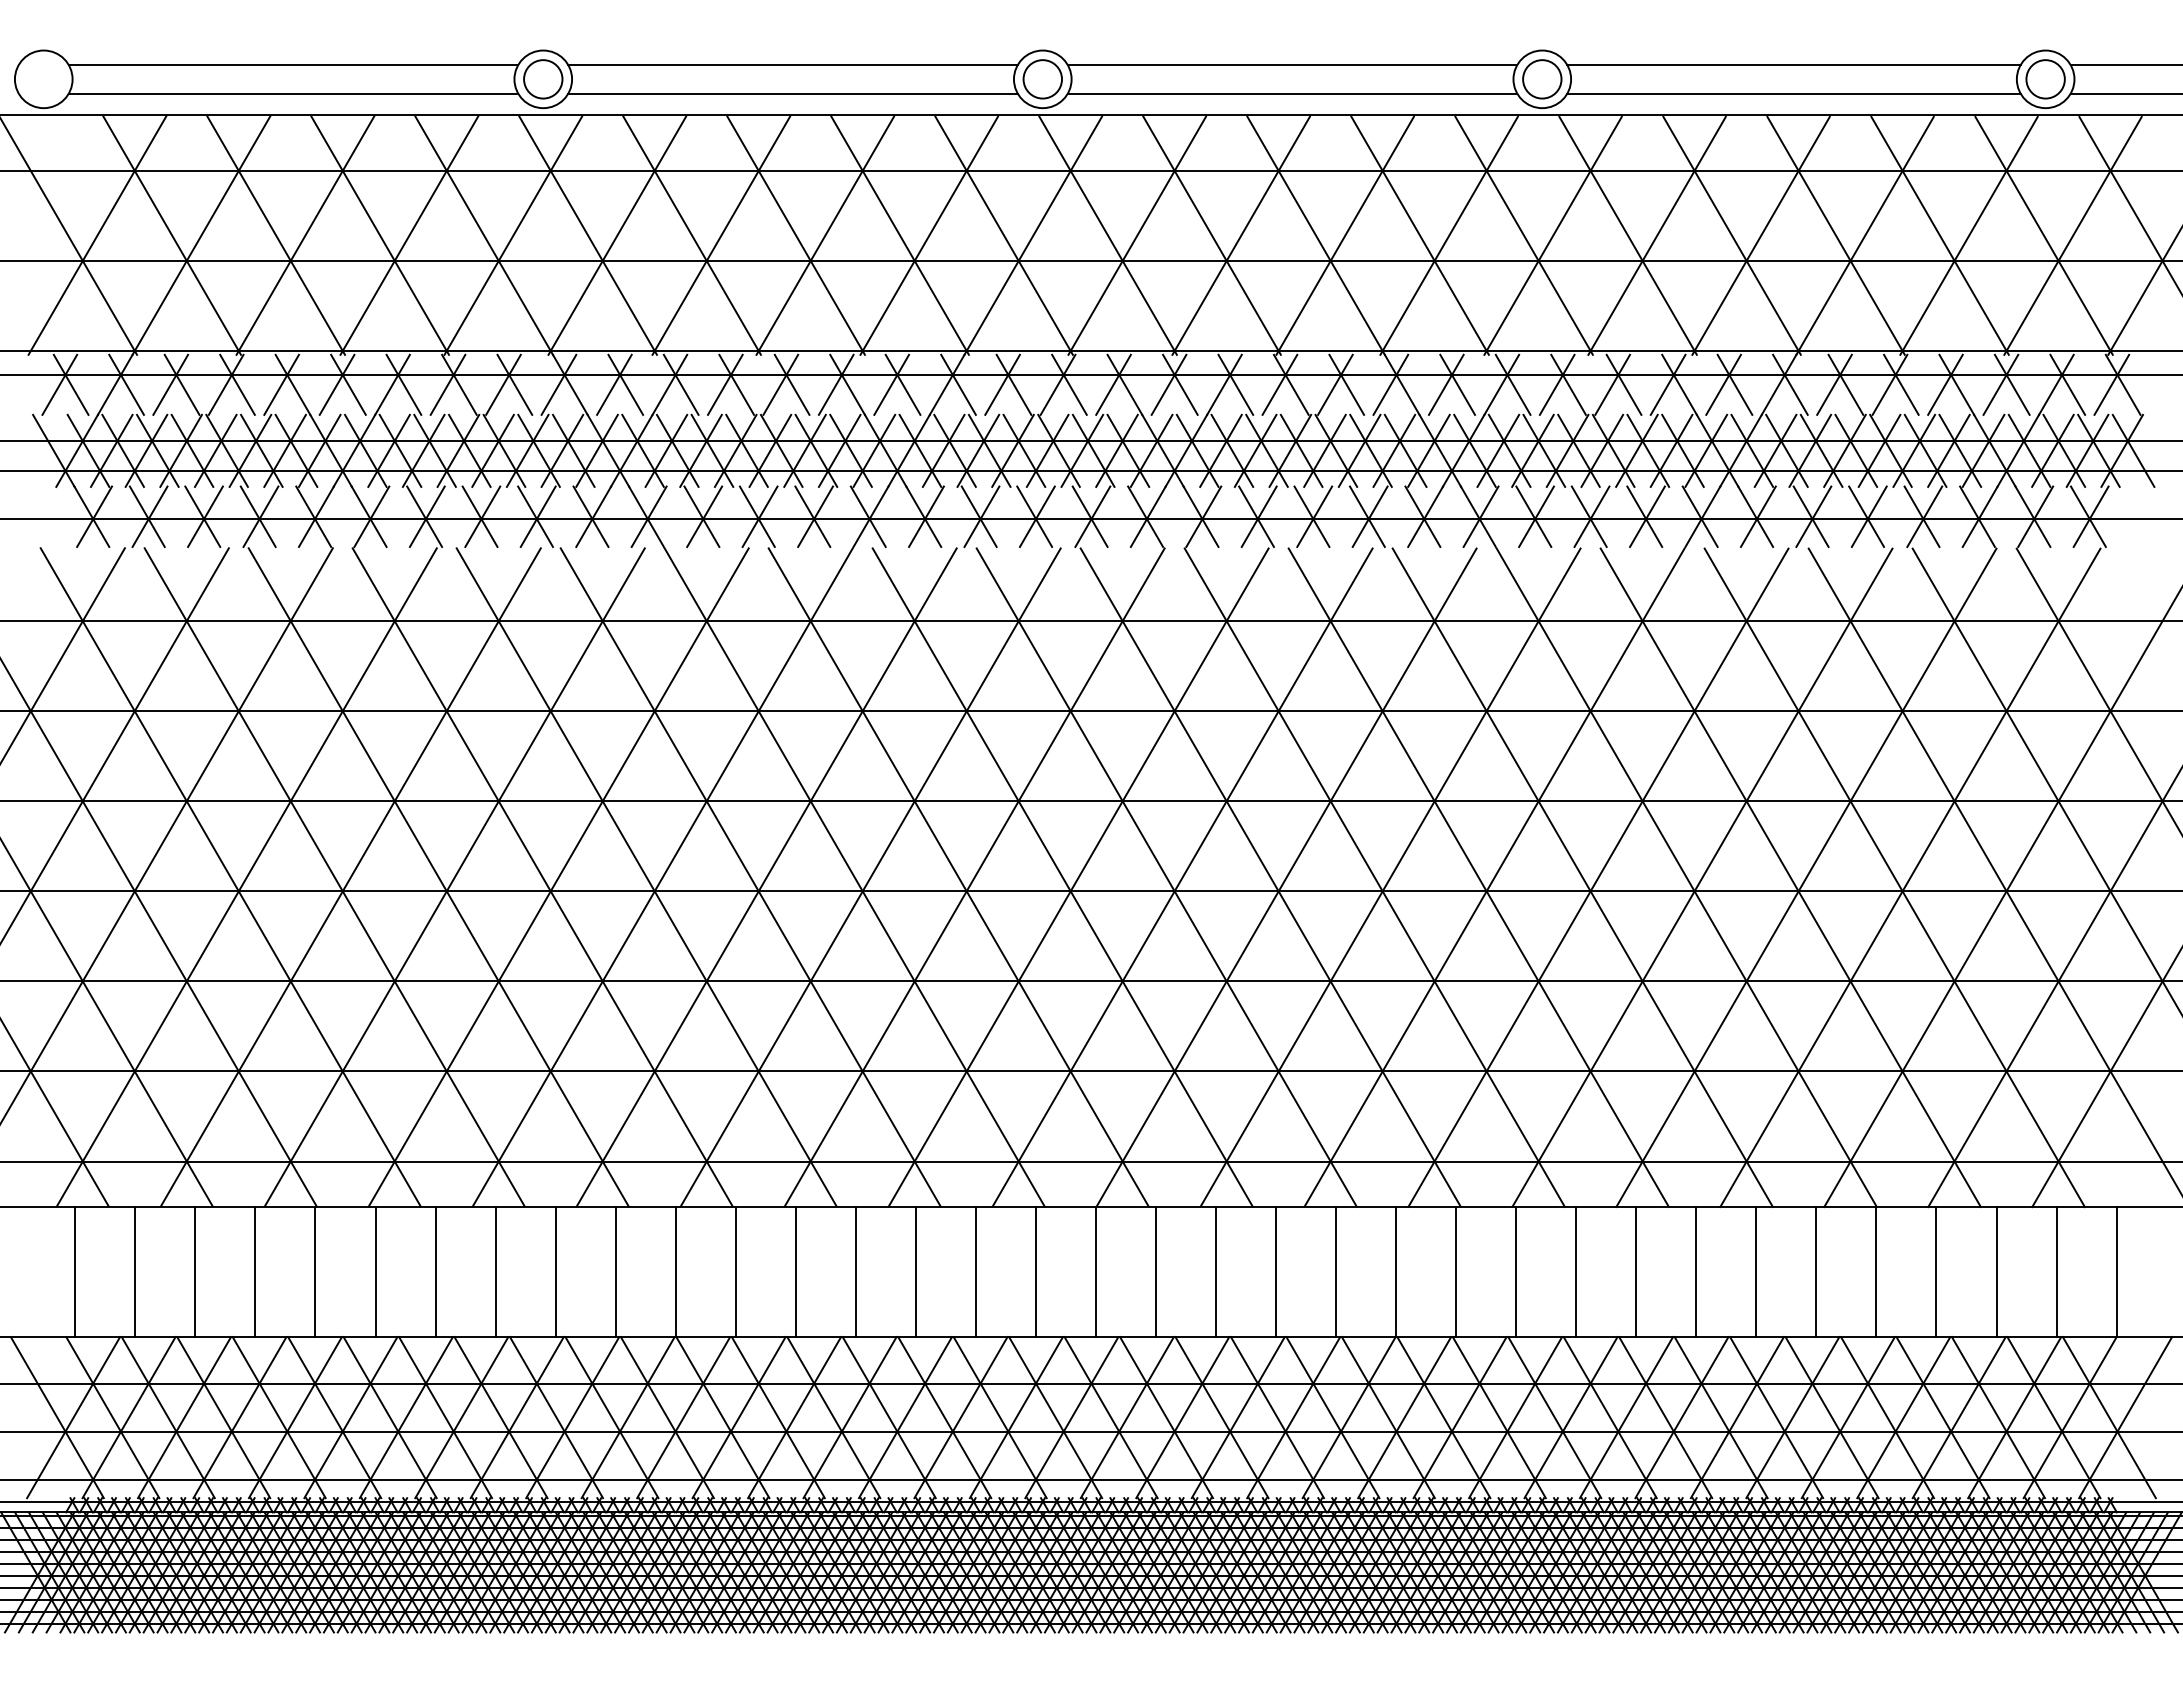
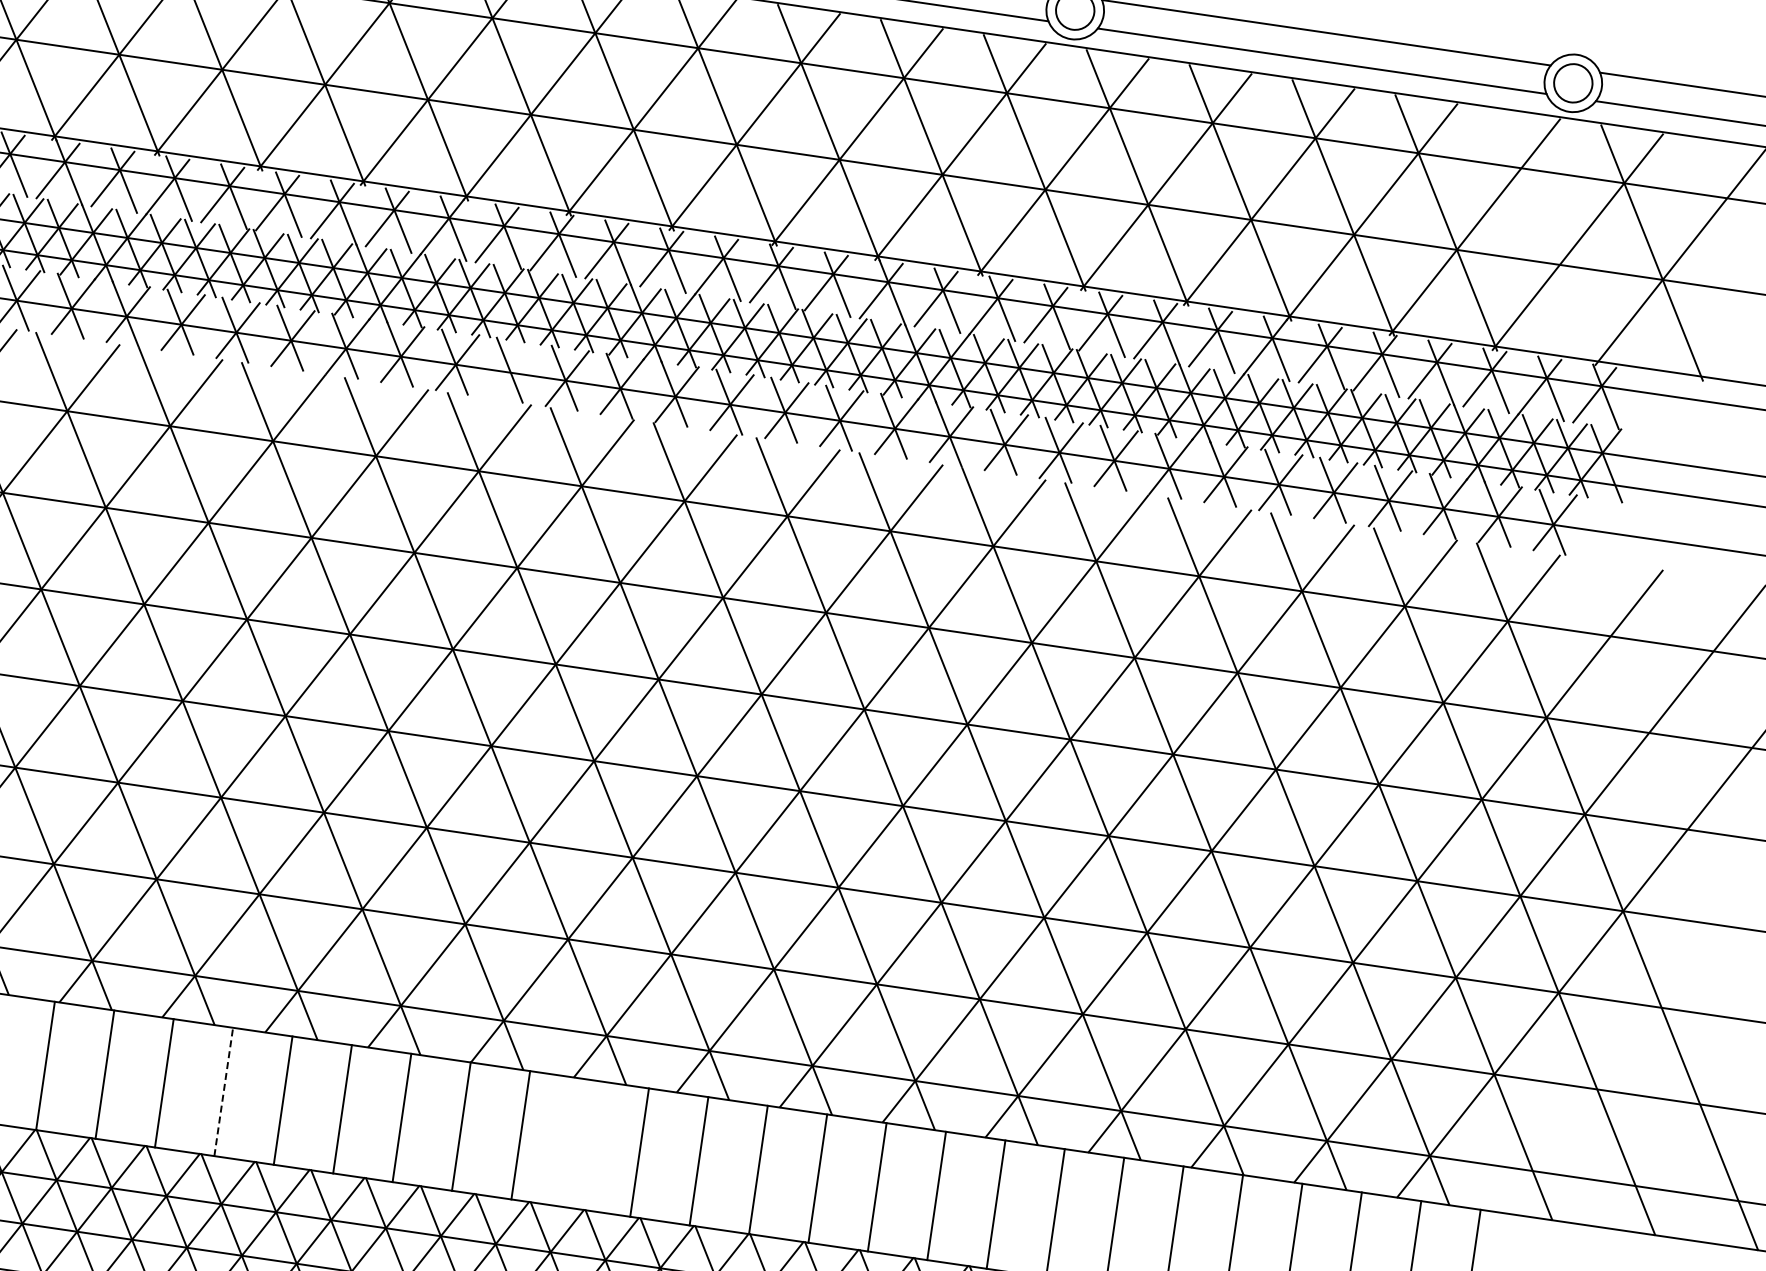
line: (2043, 235) -> (1548, 237), removed
line: (1036, 516) -> (511, 370), removed
line: (855, 1272) -> (223, 1092), solid -> dashed
line: (1216, 1272) -> (580, 1144), removed

